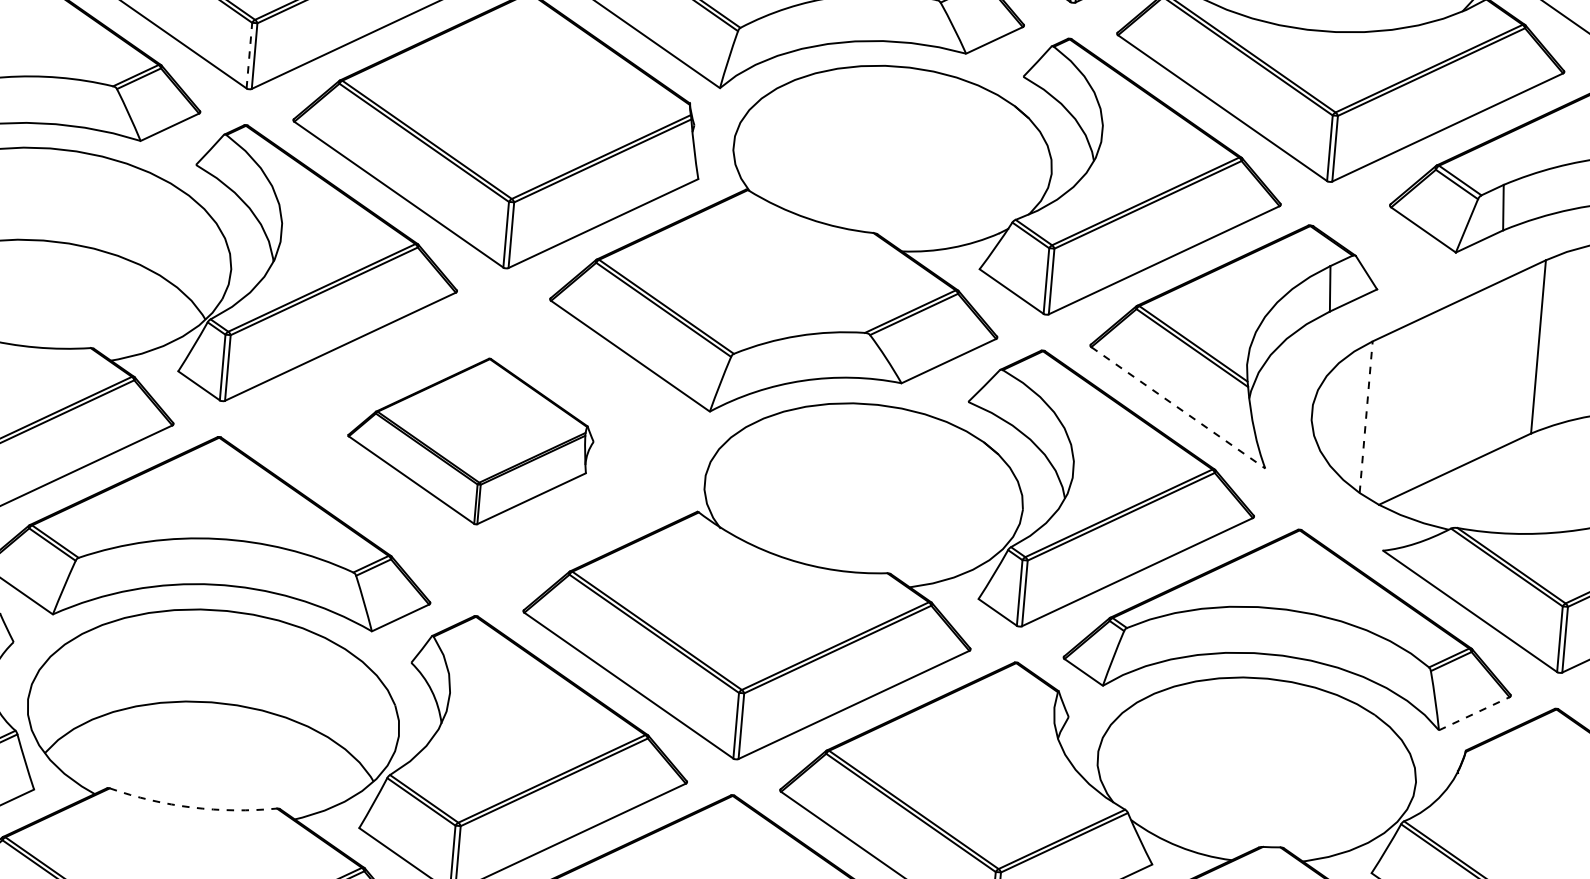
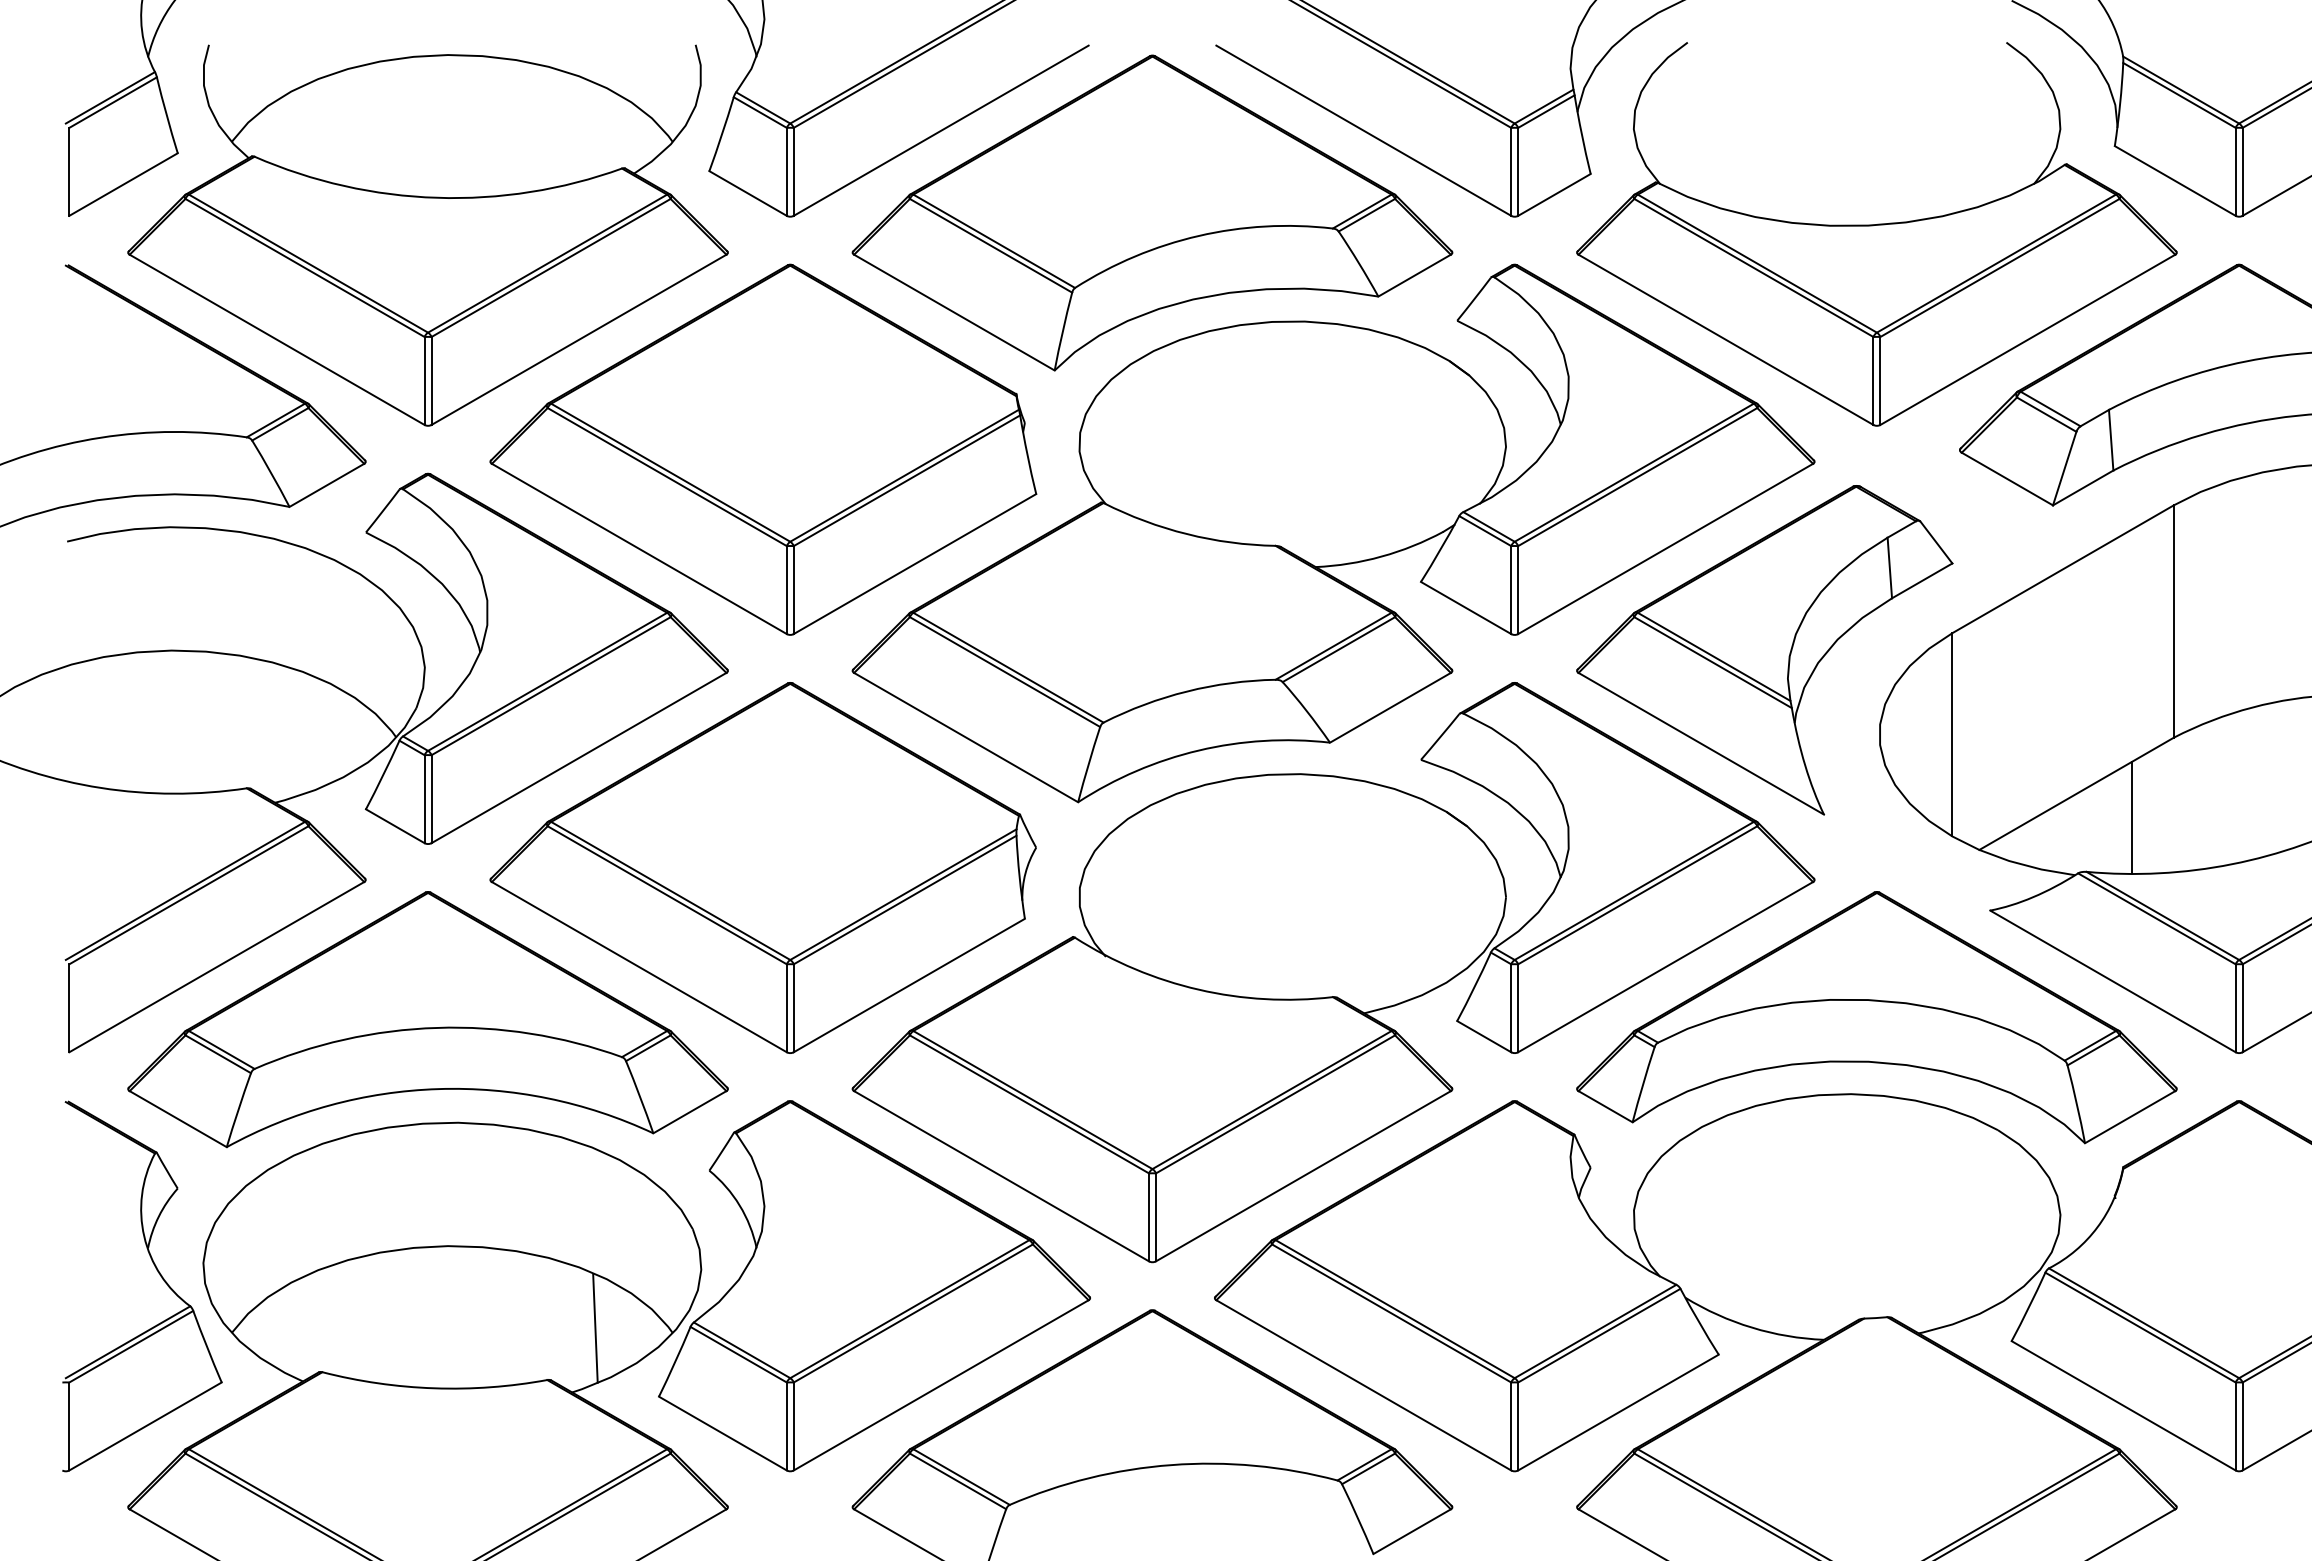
line: (249, 55) -> (424, 380), dashed -> solid
line: (1178, 407) -> (1701, 743), dashed -> solid
line: (1366, 416) -> (1952, 734), dashed -> solid
part: (470, 440) -> (762, 867), size x1.67
line: (1495, 490) -> (2132, 817), added
line: (1474, 713) -> (2130, 1116), dashed -> solid
line: (316, 773) -> (595, 1328), added
arc: (192, 807) -> (434, 1388), dashed -> solid

